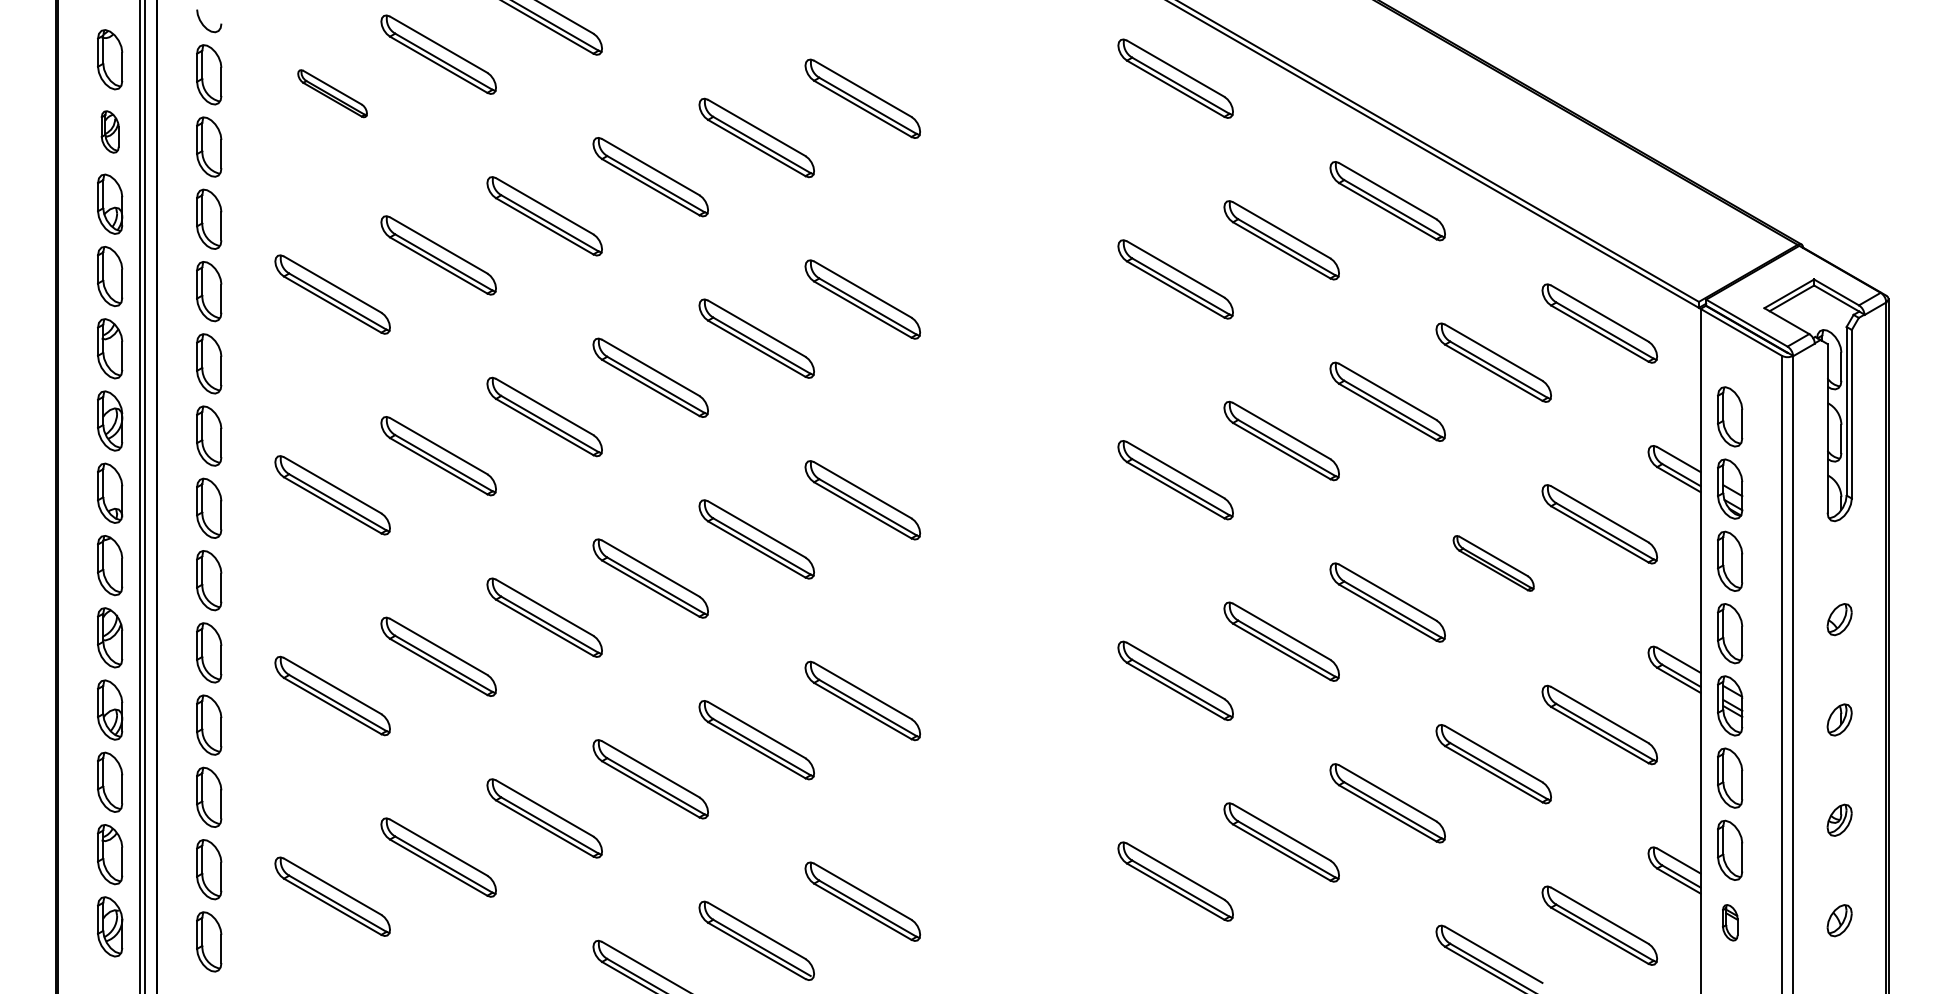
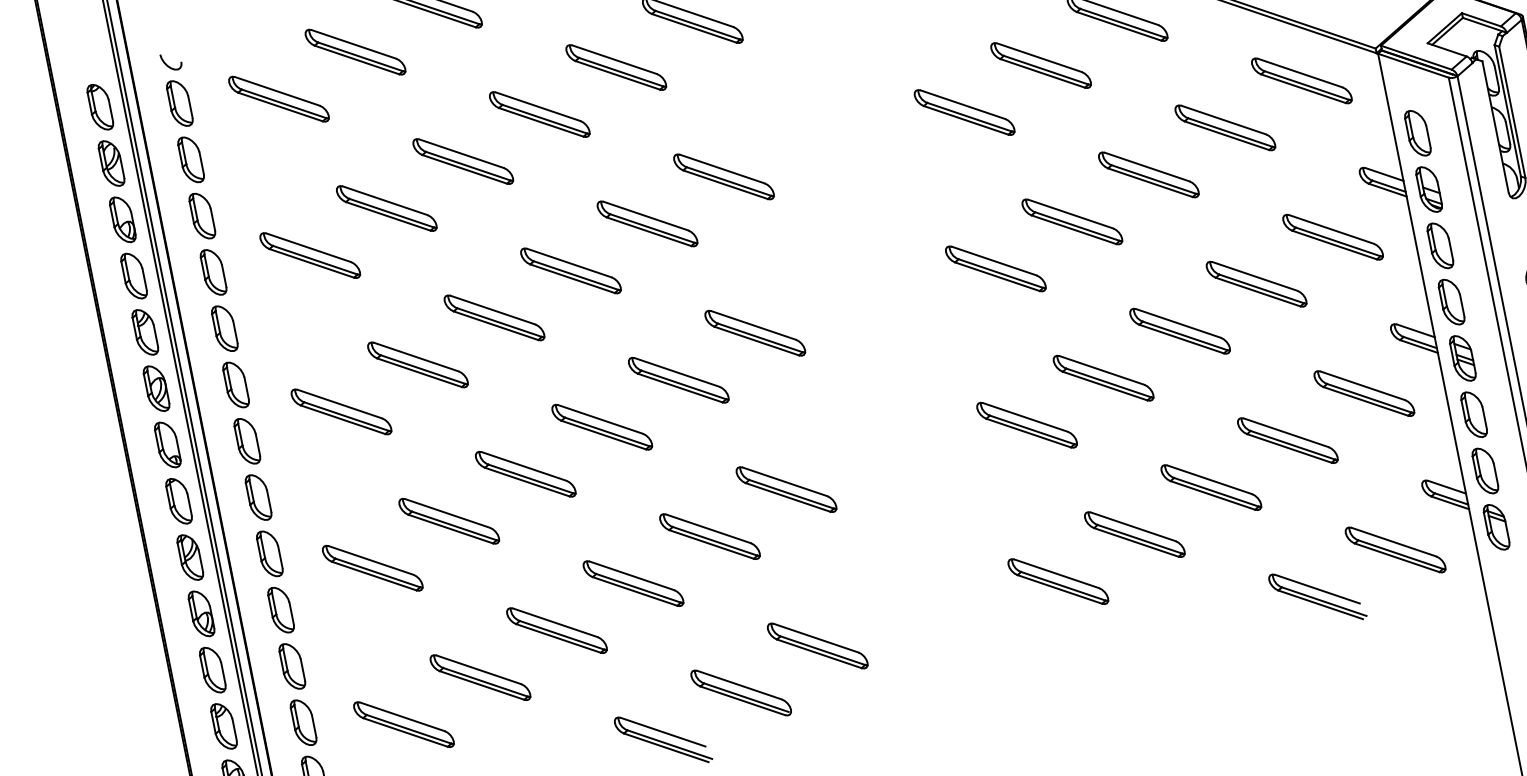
part: (332, 93) -> (278, 98), size x1.67
part: (110, 131) -> (111, 163), size x1.43
part: (1493, 563) -> (1256, 284), size x1.43
part: (1730, 922) -> (1496, 527), size x1.67

